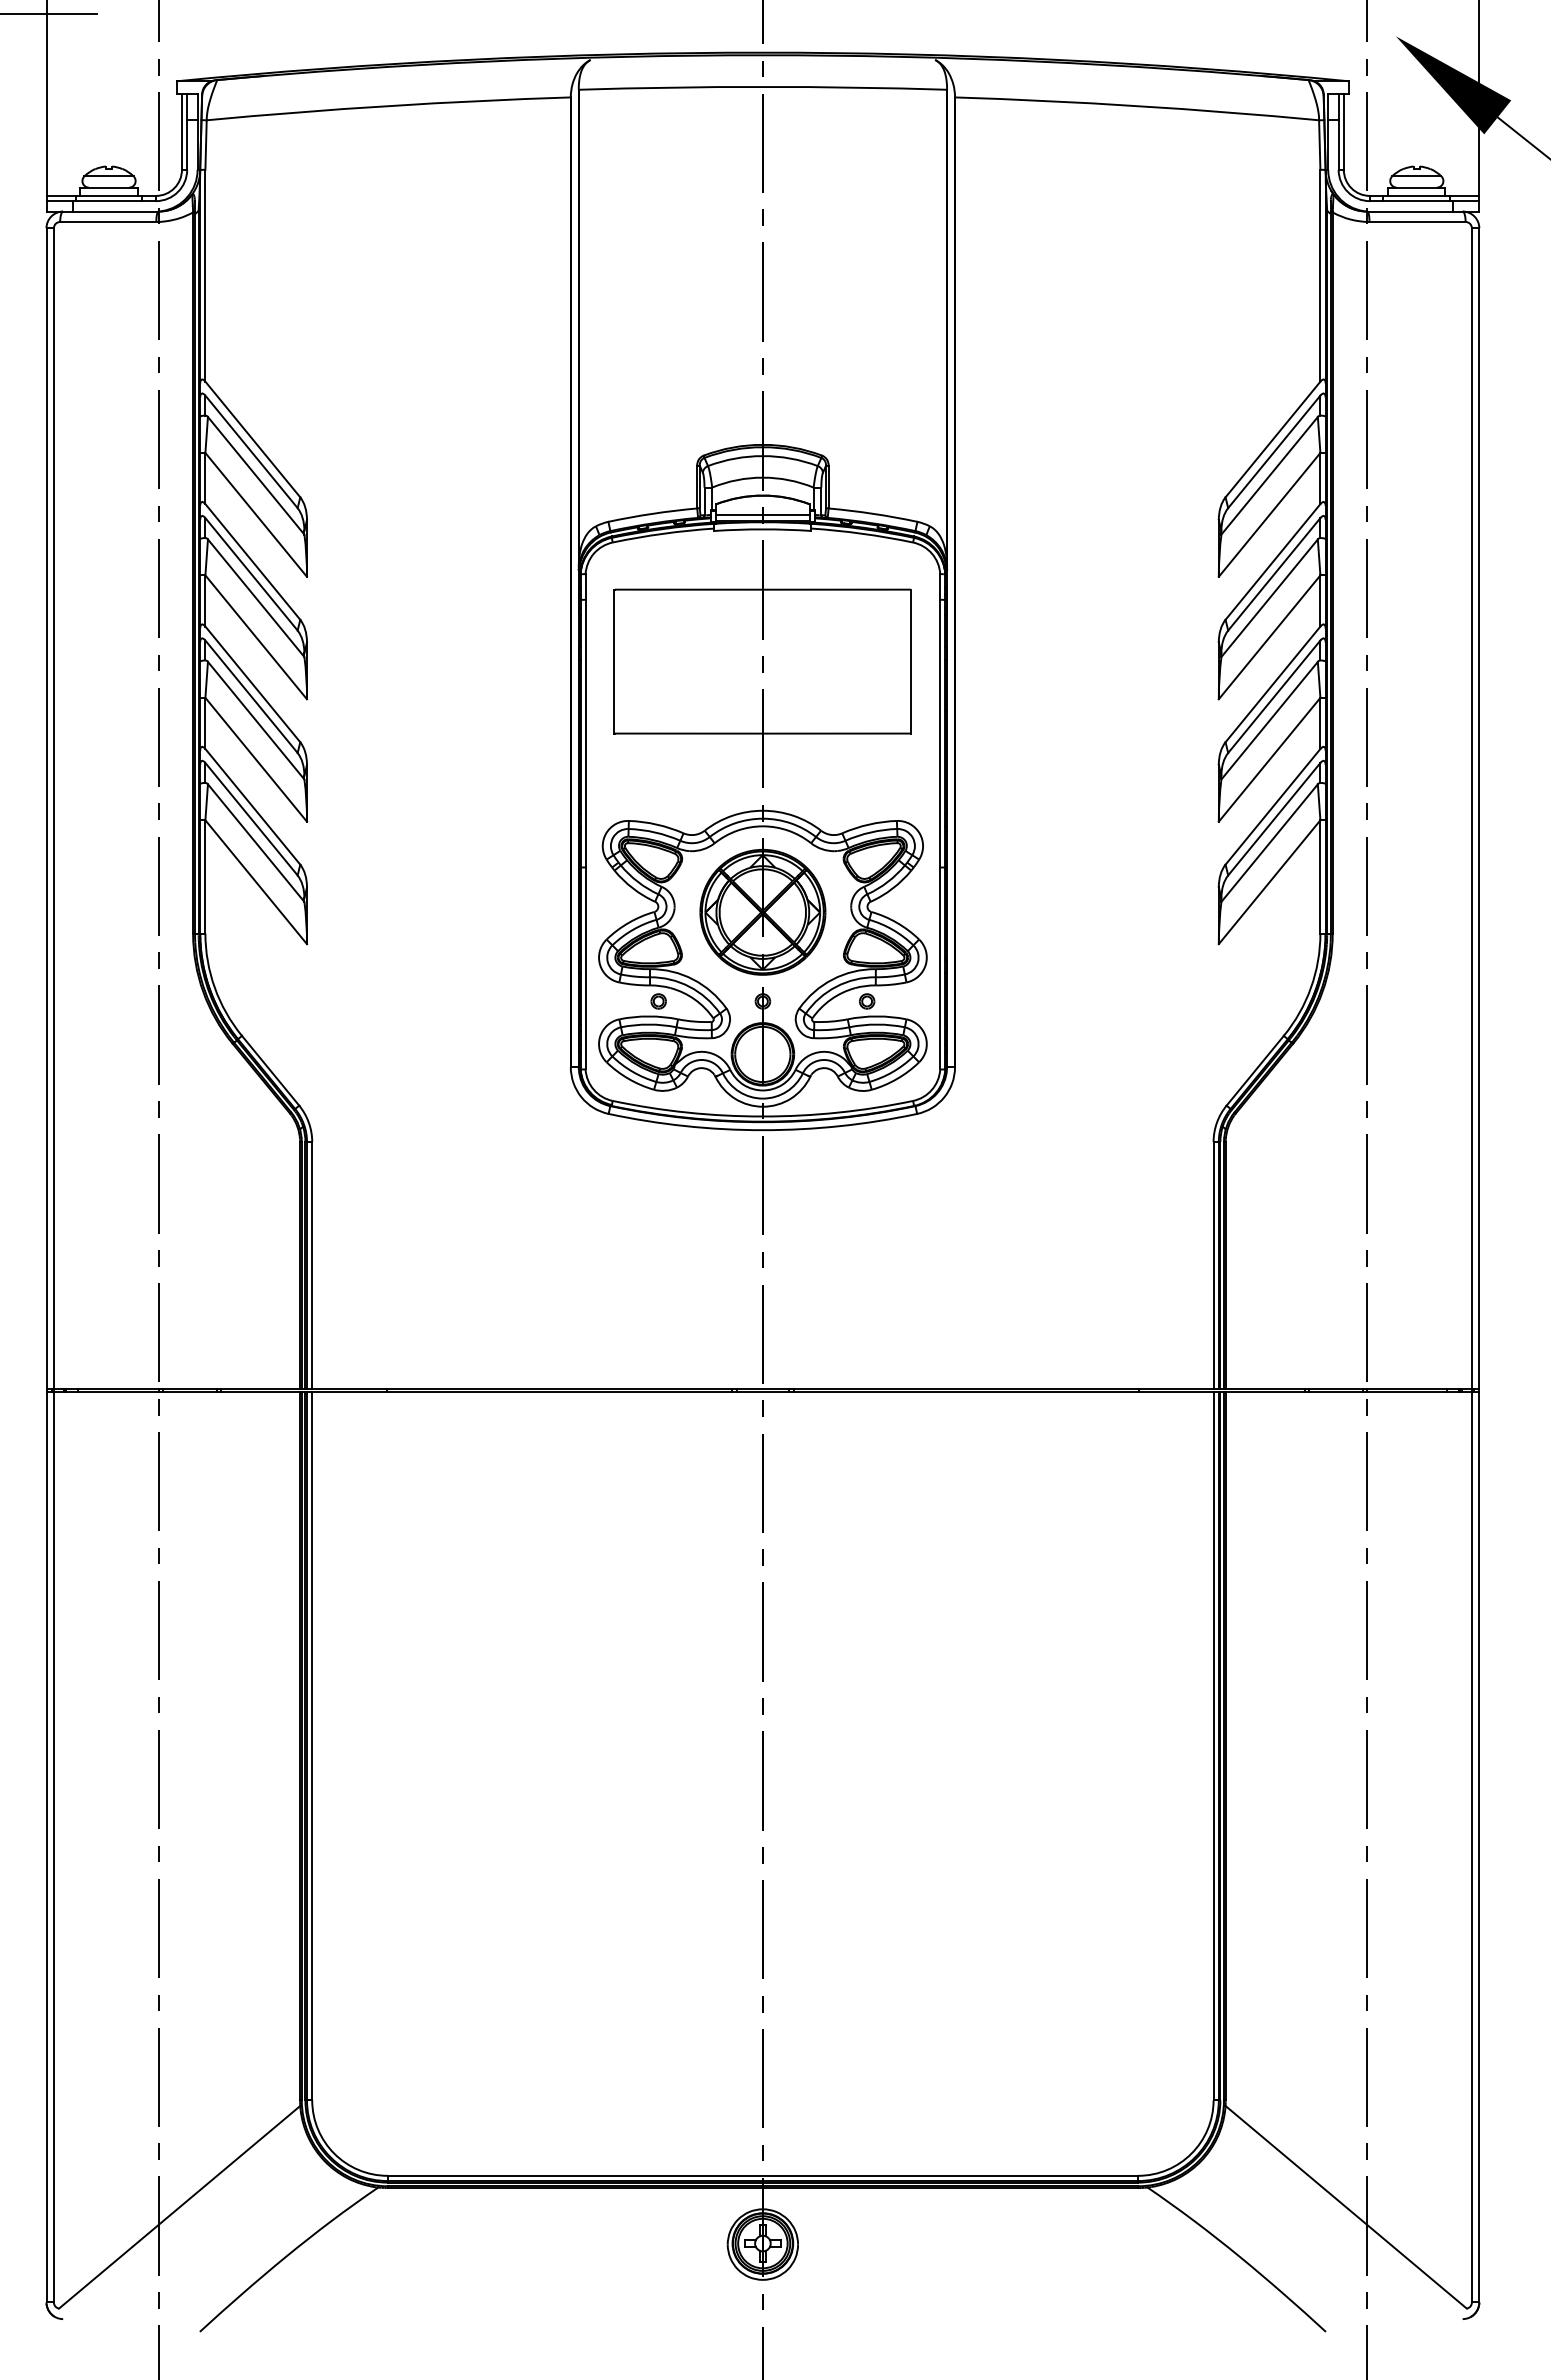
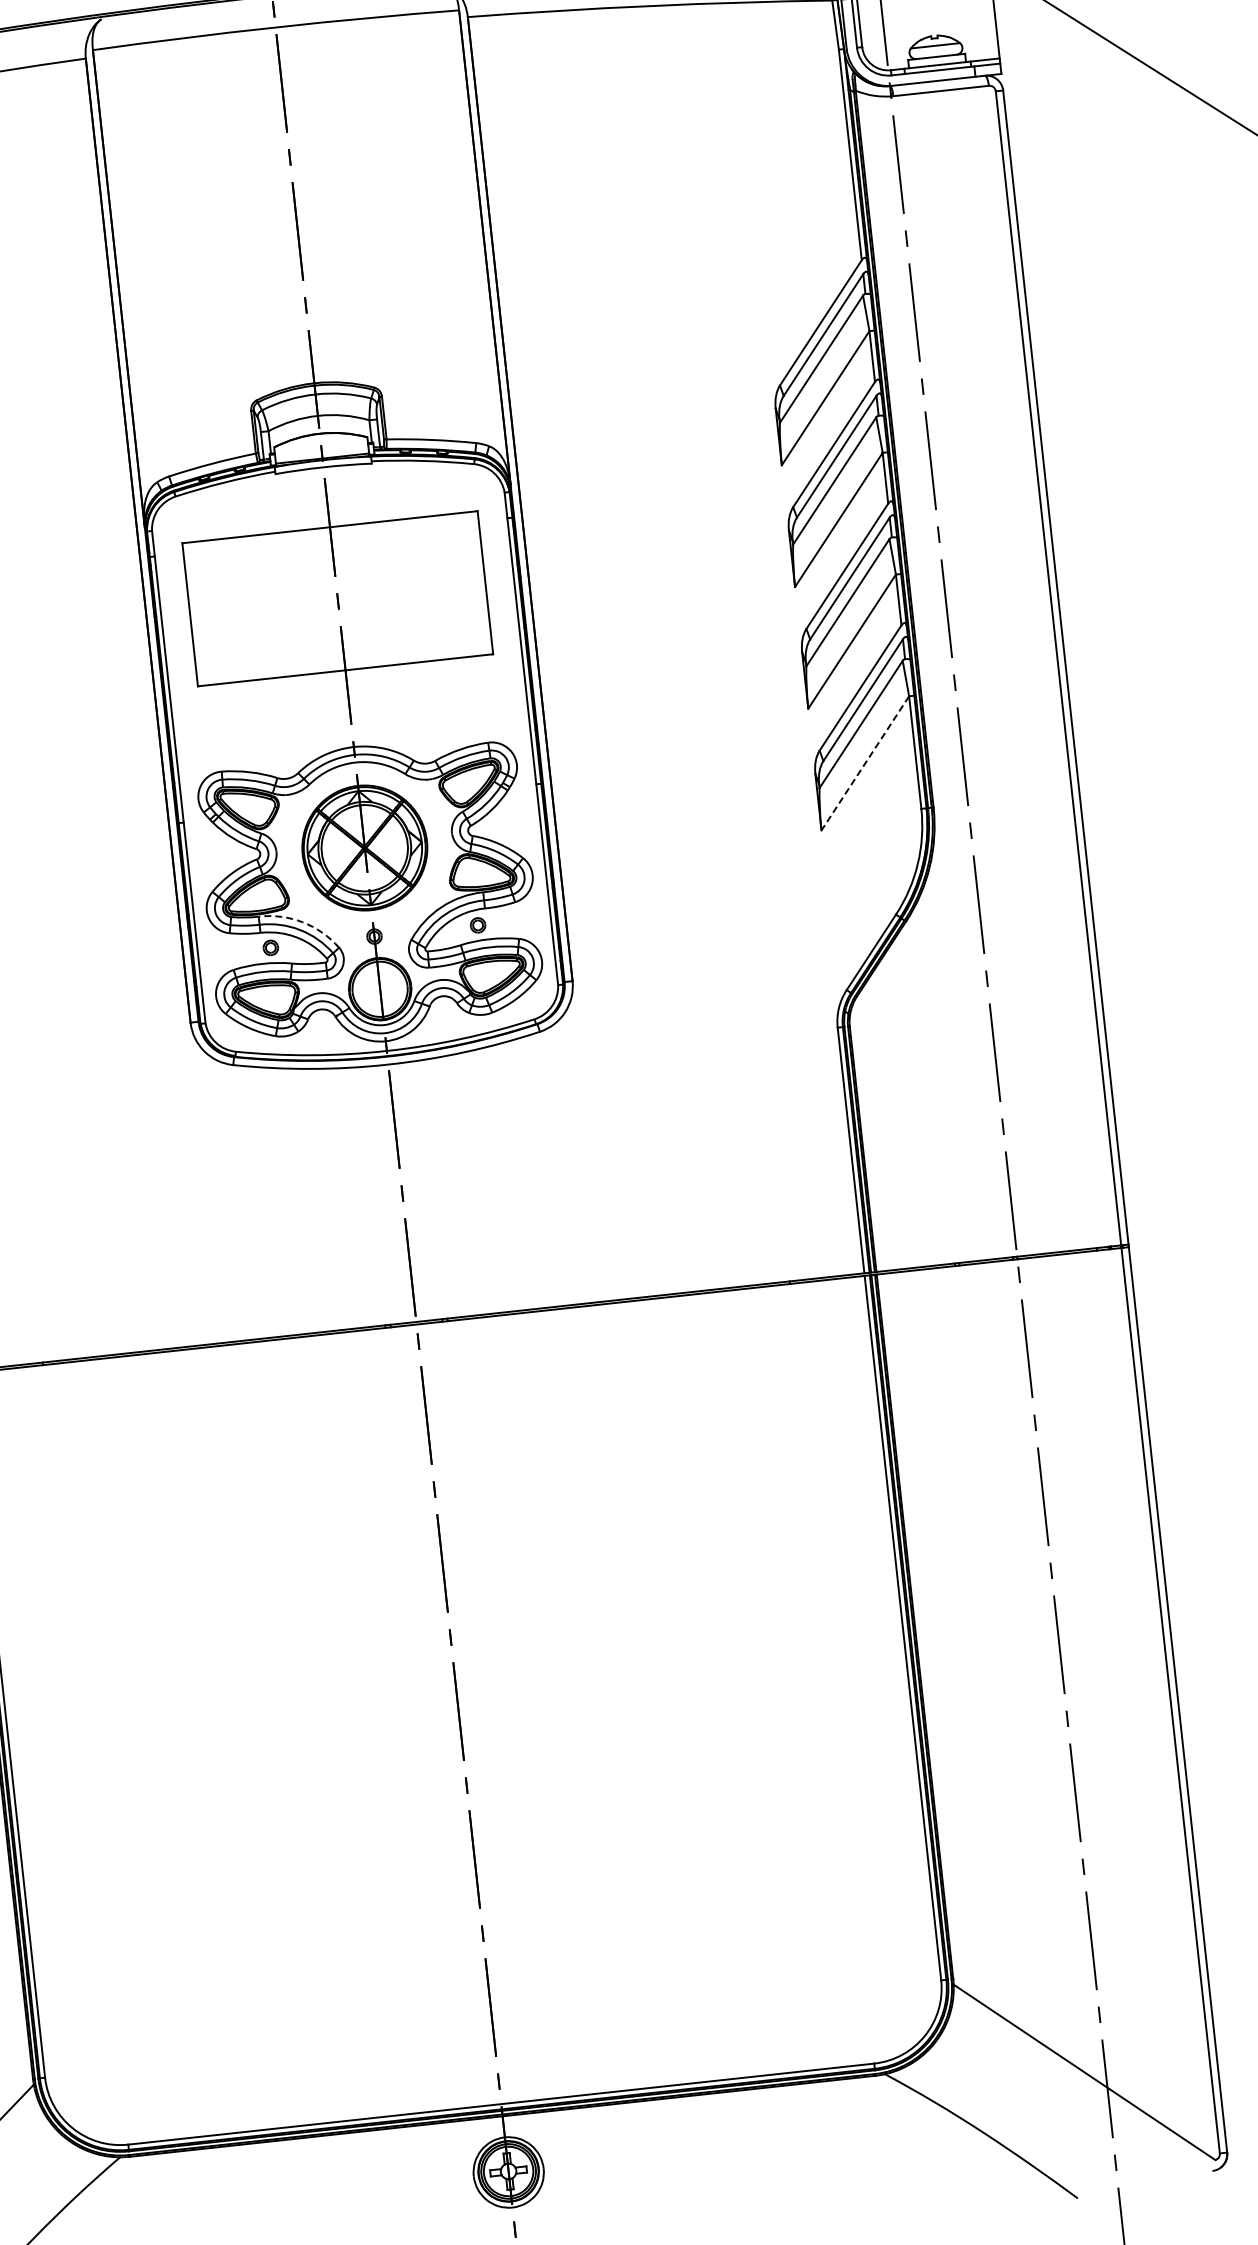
line: (762, 515) -> (321, 453), removed
line: (1269, 882) -> (865, 763), solid -> dashed
arc: (693, 979) -> (303, 922), solid -> dashed

